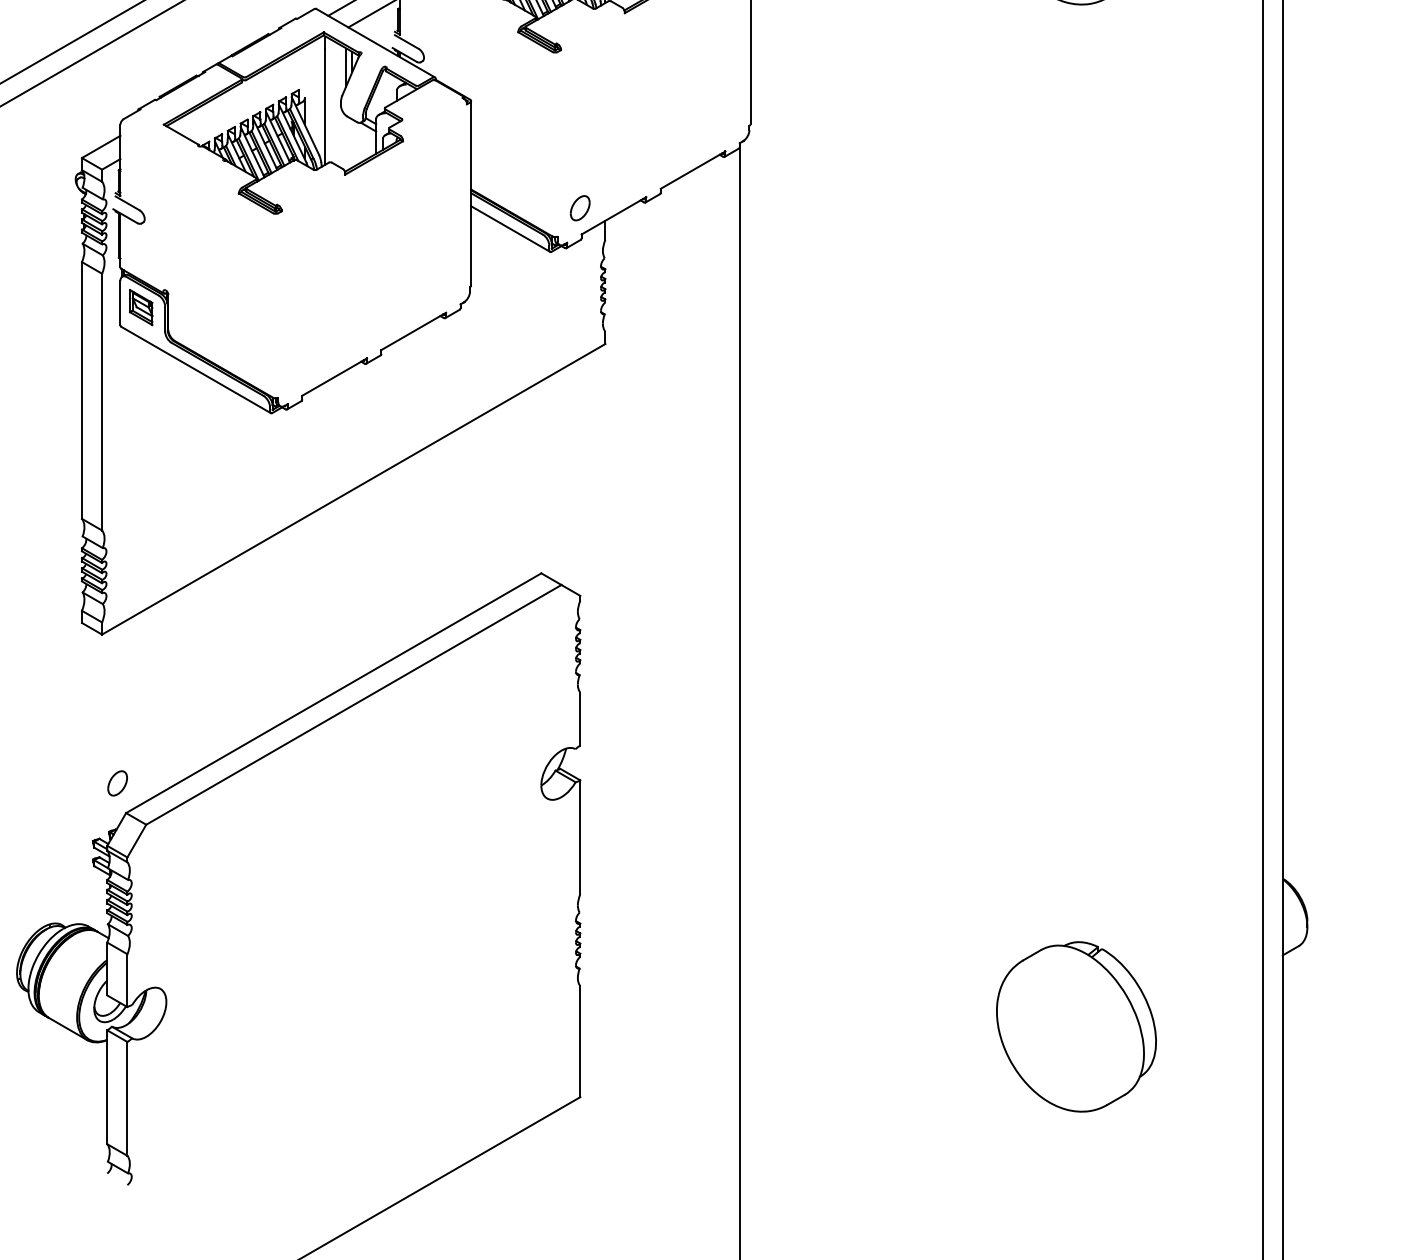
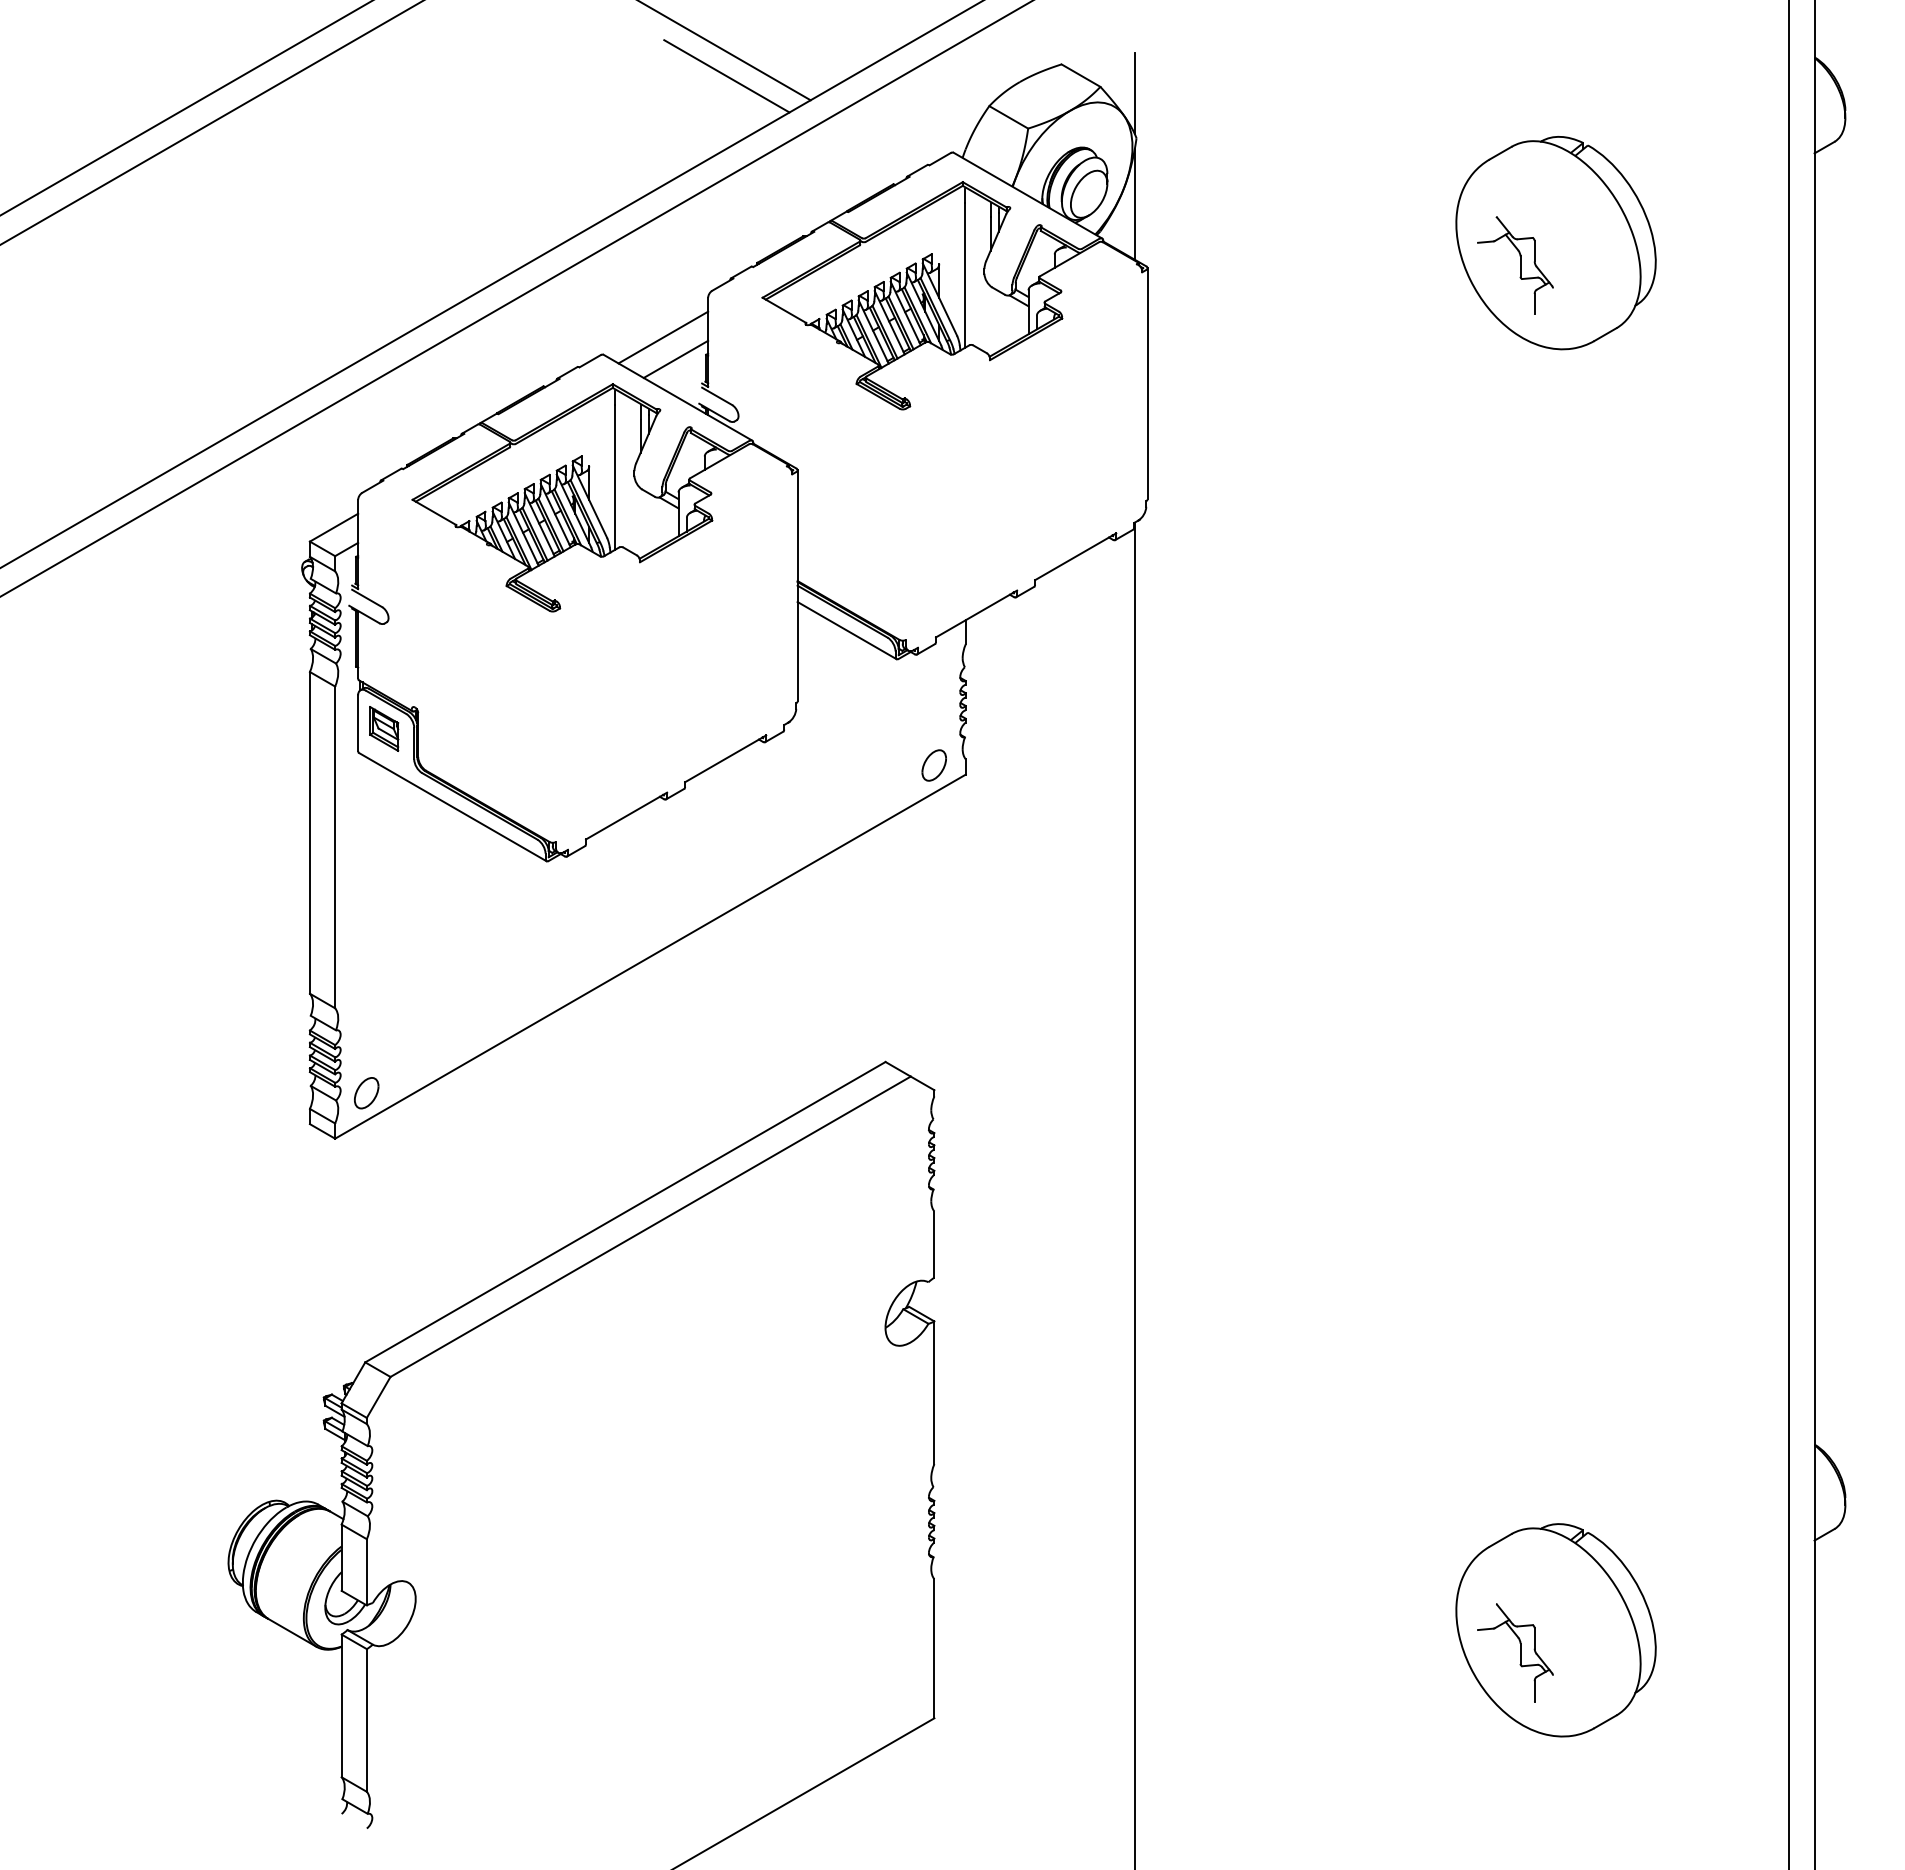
part: (579, 208) -> (933, 765), moved
part: (117, 783) -> (366, 1093), moved
part: (1044, 1044) -> (1515, 1652), added

